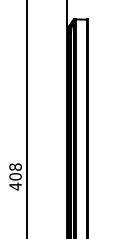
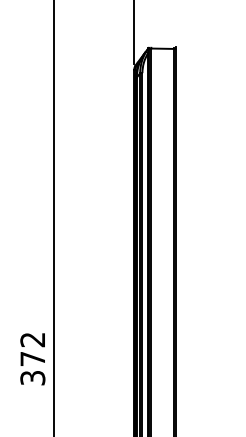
text: (15, 176) -> (32, 358), 408 -> 372

